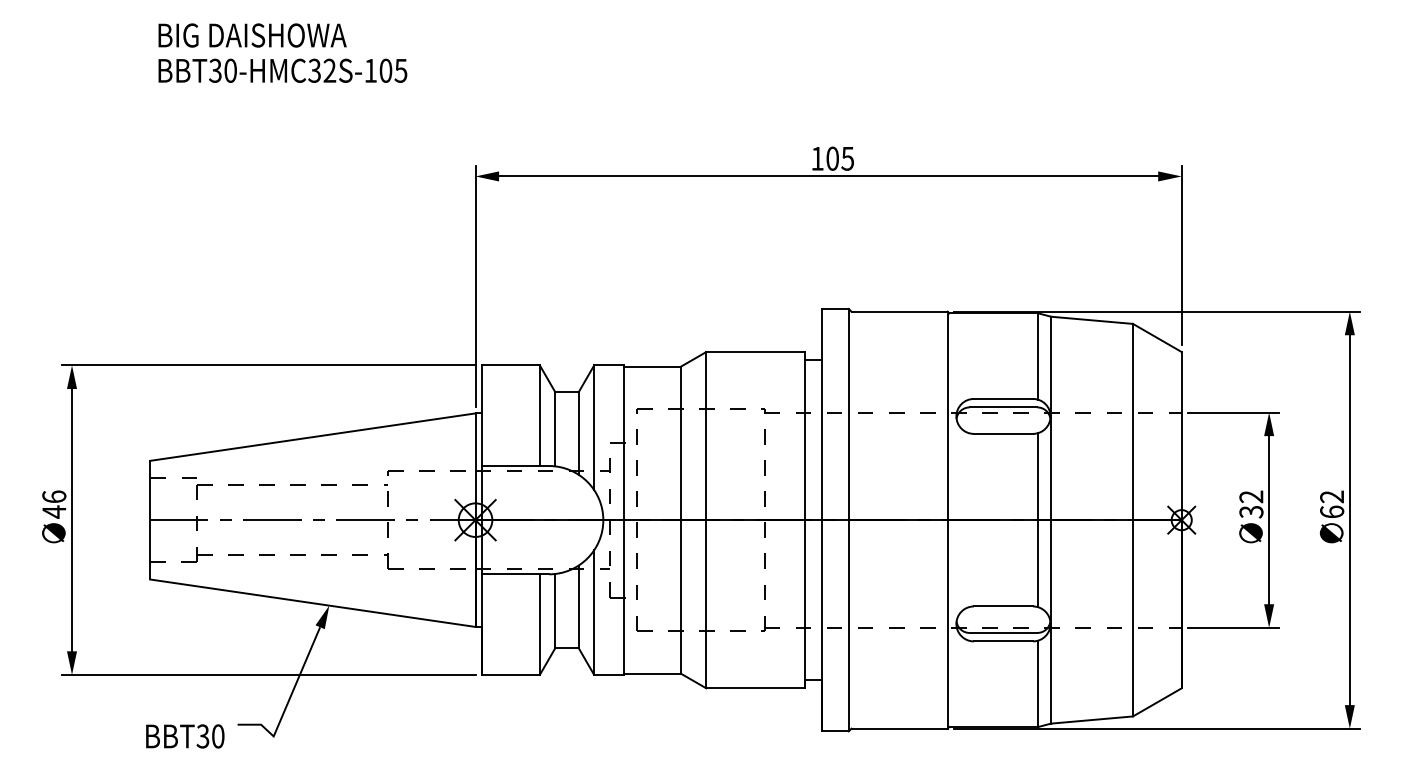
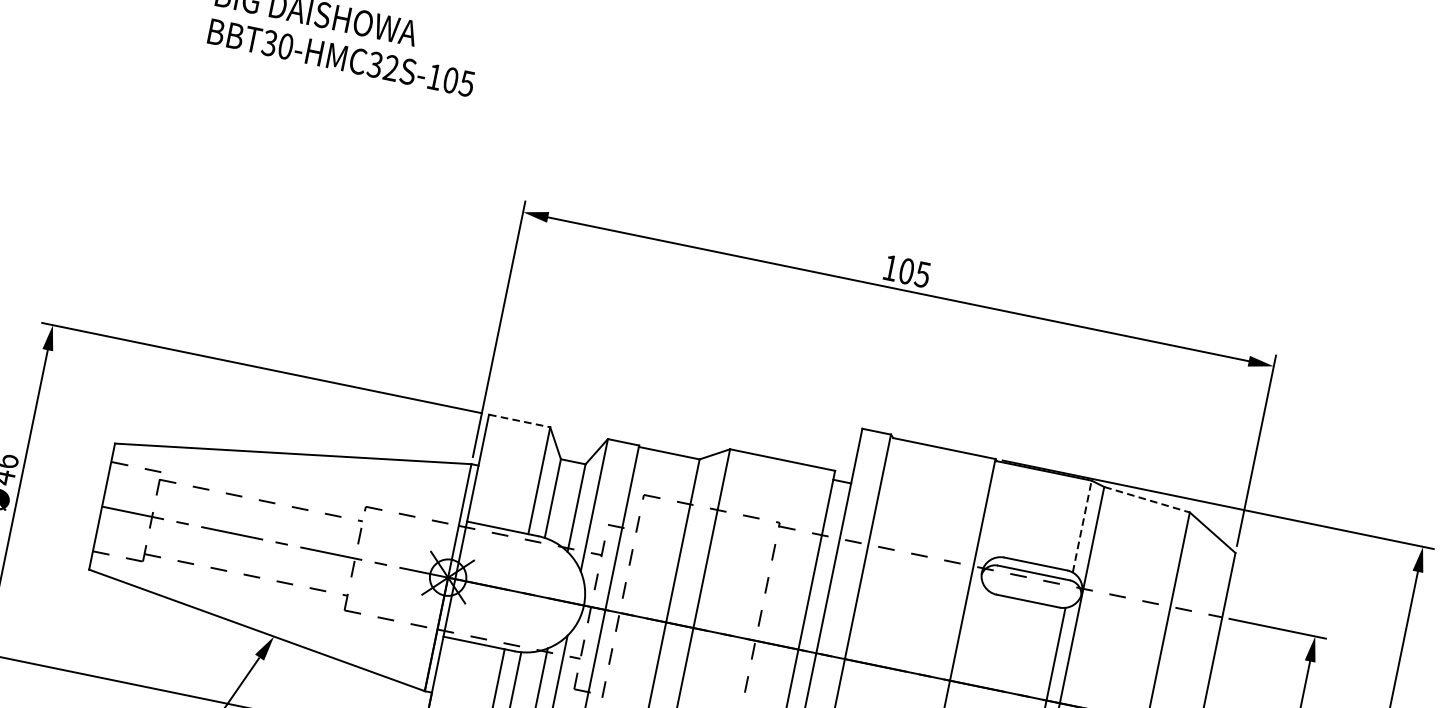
line: (1092, 320) -> (1147, 500), solid -> dashed
line: (1038, 356) -> (1082, 526), solid -> dashed
line: (511, 365) -> (520, 421), solid -> dashed

